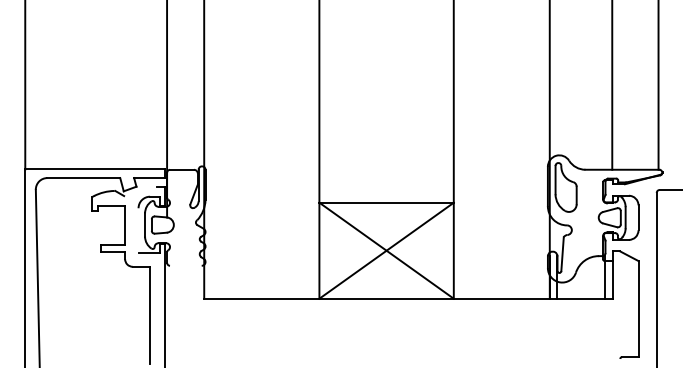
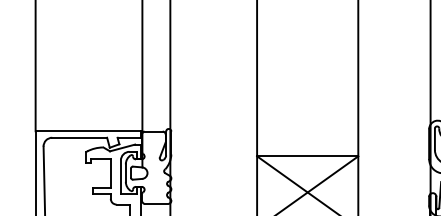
line: (140, 191) -> (122, 147), added
line: (138, 230) -> (120, 177), added
line: (185, 265) -> (156, 203), added

